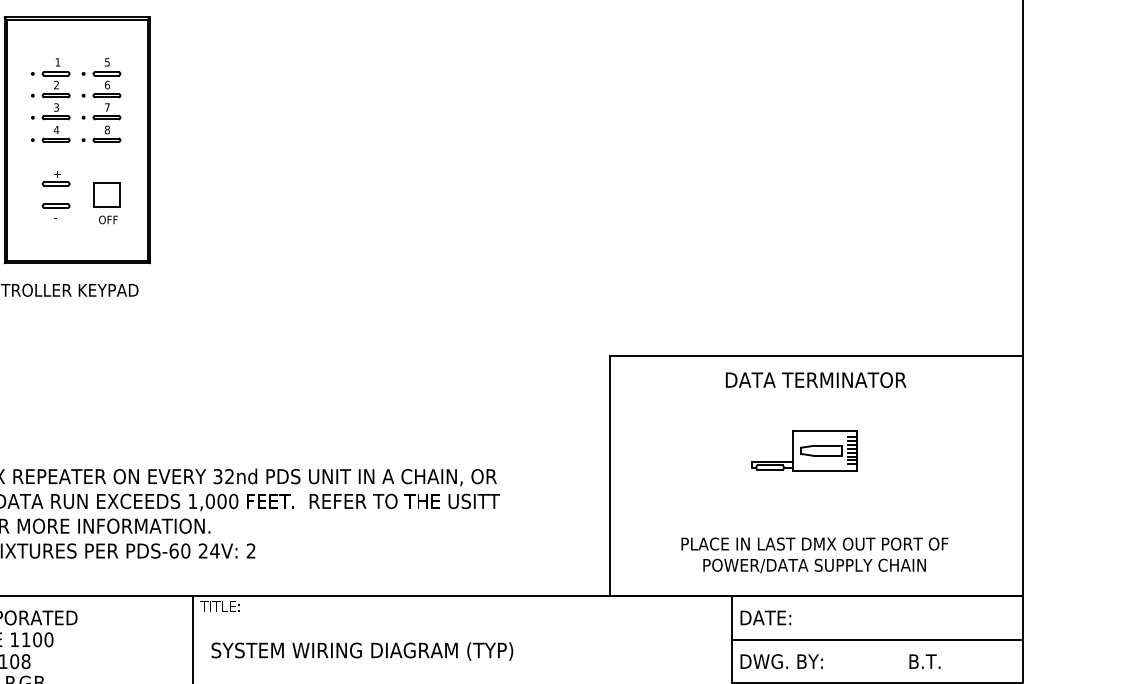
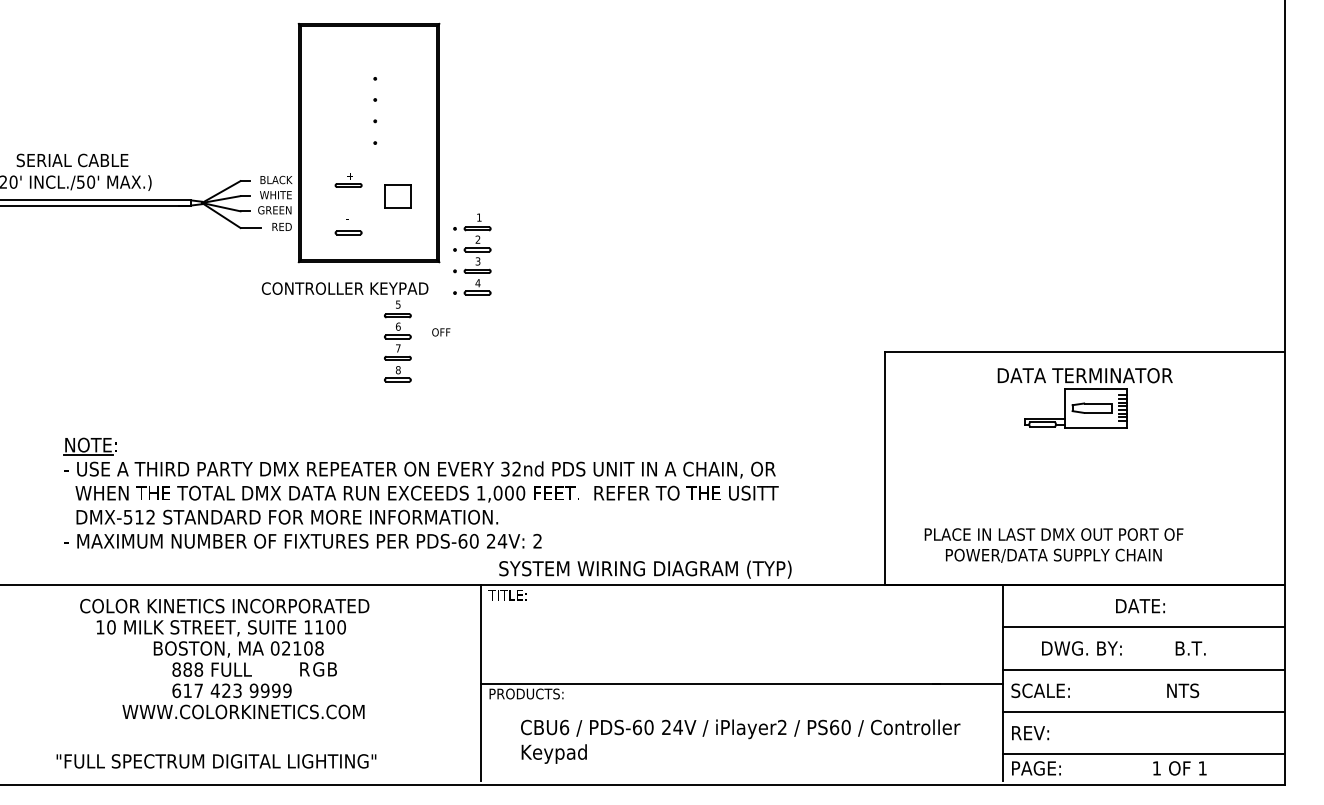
part: (50, 100) -> (472, 254), moved
part: (106, 100) -> (397, 341), moved
part: (56, 205) -> (348, 232), moved
text: (108, 220) -> (441, 332), moved
part: (804, 451) -> (1075, 408), moved
text: (814, 555) -> (1053, 545), moved
text: (765, 618) -> (1140, 606), moved
text: (362, 651) -> (645, 569), moved
text: (781, 661) -> (1081, 648), moved

